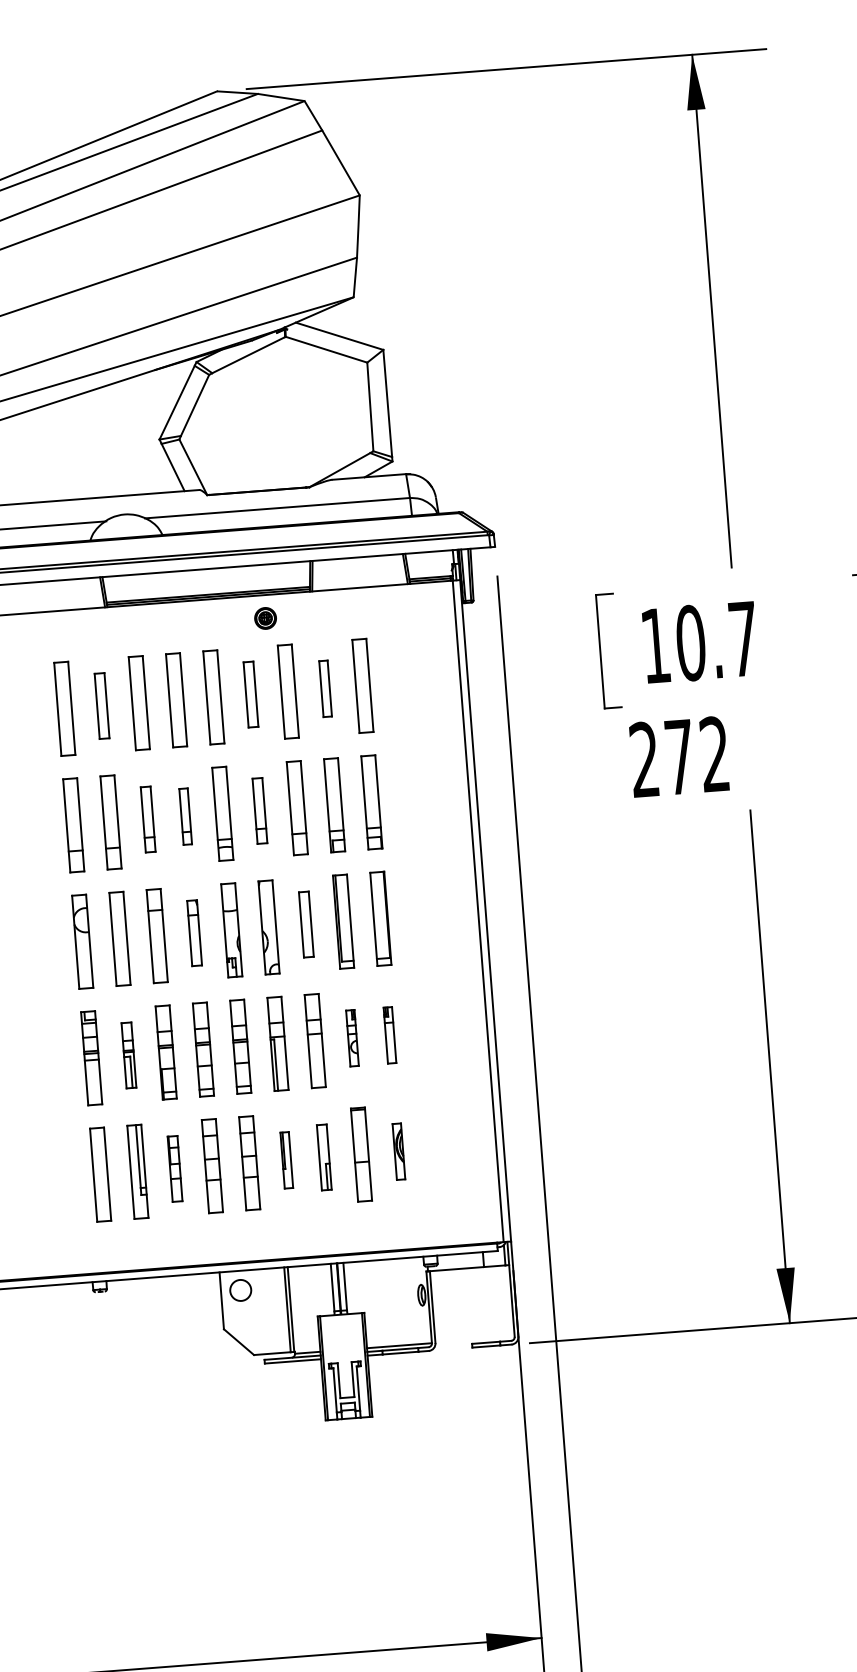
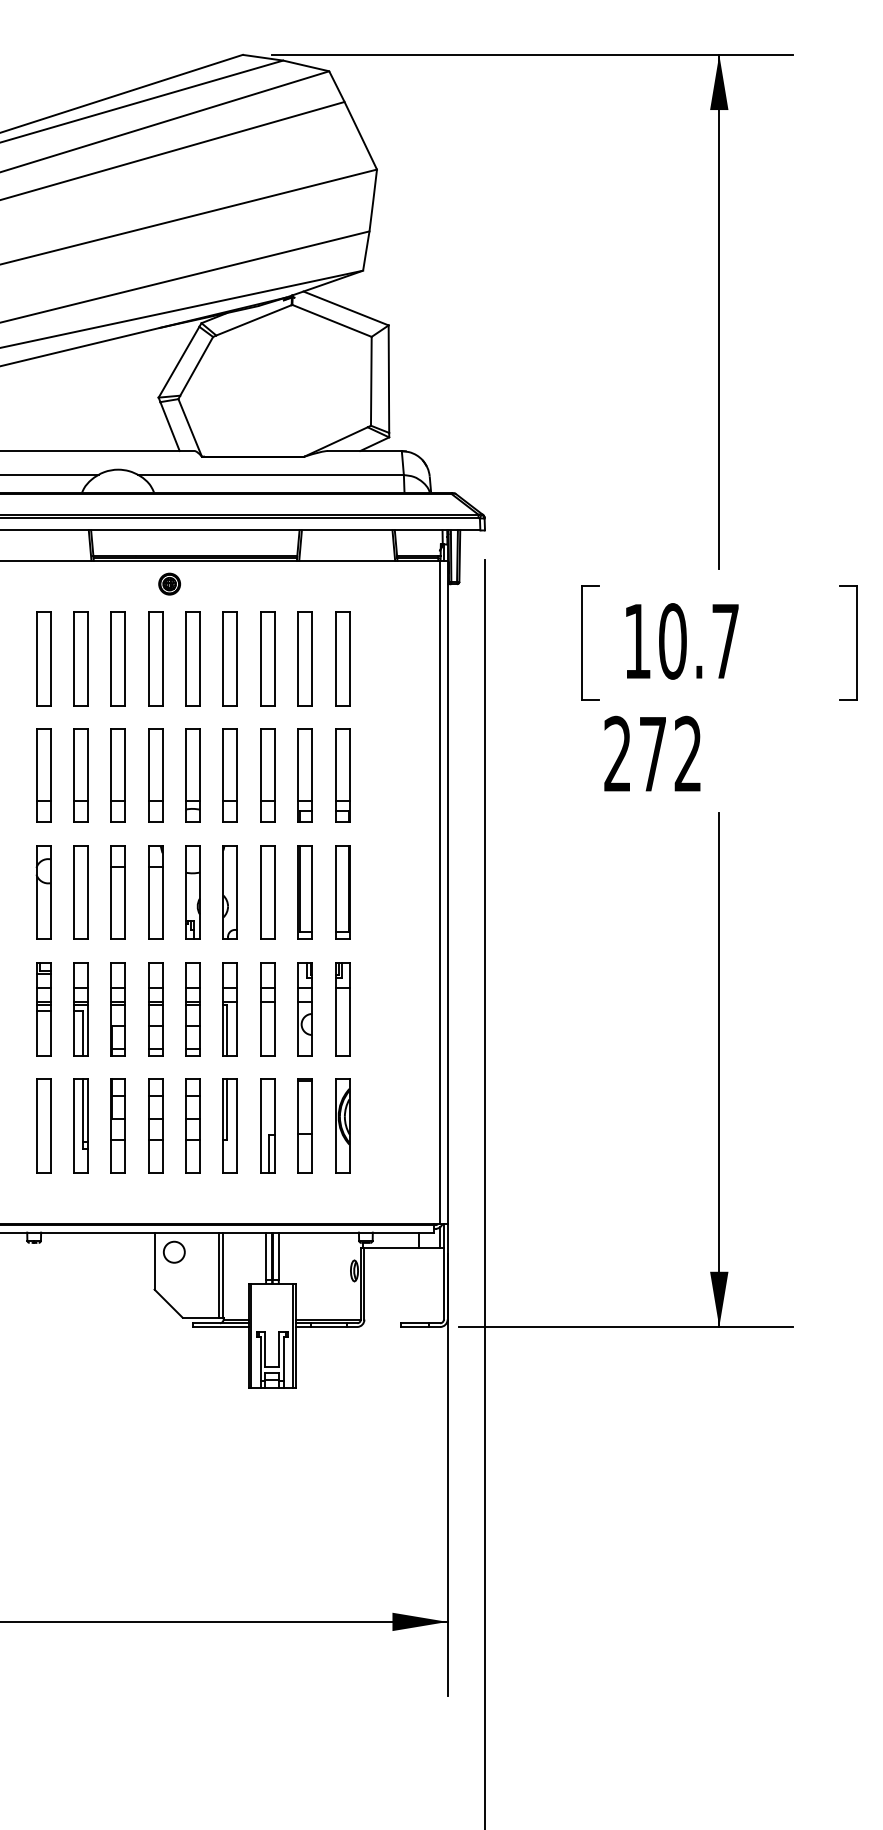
part: (265, 617) -> (169, 583), moved
part: (324, 688) -> (304, 658), size x1.67
part: (250, 694) -> (229, 658), size x1.43
part: (101, 705) -> (80, 658), size x1.43
part: (259, 810) -> (229, 775), size x1.43
part: (185, 816) -> (155, 775), size x1.67
part: (147, 819) -> (117, 775), size x1.43
part: (306, 924) -> (267, 892), size x1.43
part: (194, 933) -> (155, 892), size x1.43
part: (389, 1035) -> (342, 1009), size x1.67
part: (351, 1038) -> (304, 1009), size x1.67
part: (128, 1055) -> (80, 1009), size x1.43
part: (398, 1151) -> (342, 1125), size x1.67
part: (323, 1156) -> (267, 1125), size x1.43
part: (286, 1159) -> (229, 1125), size x1.67
part: (174, 1168) -> (117, 1125), size x1.43

